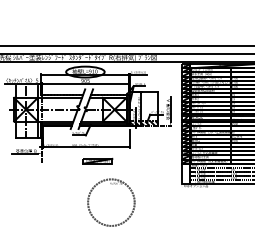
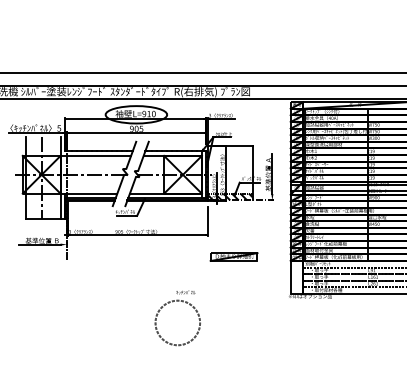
part: (97, 160) -> (233, 255), moved
circle: (111, 202) -> (177, 322), size x0.6

